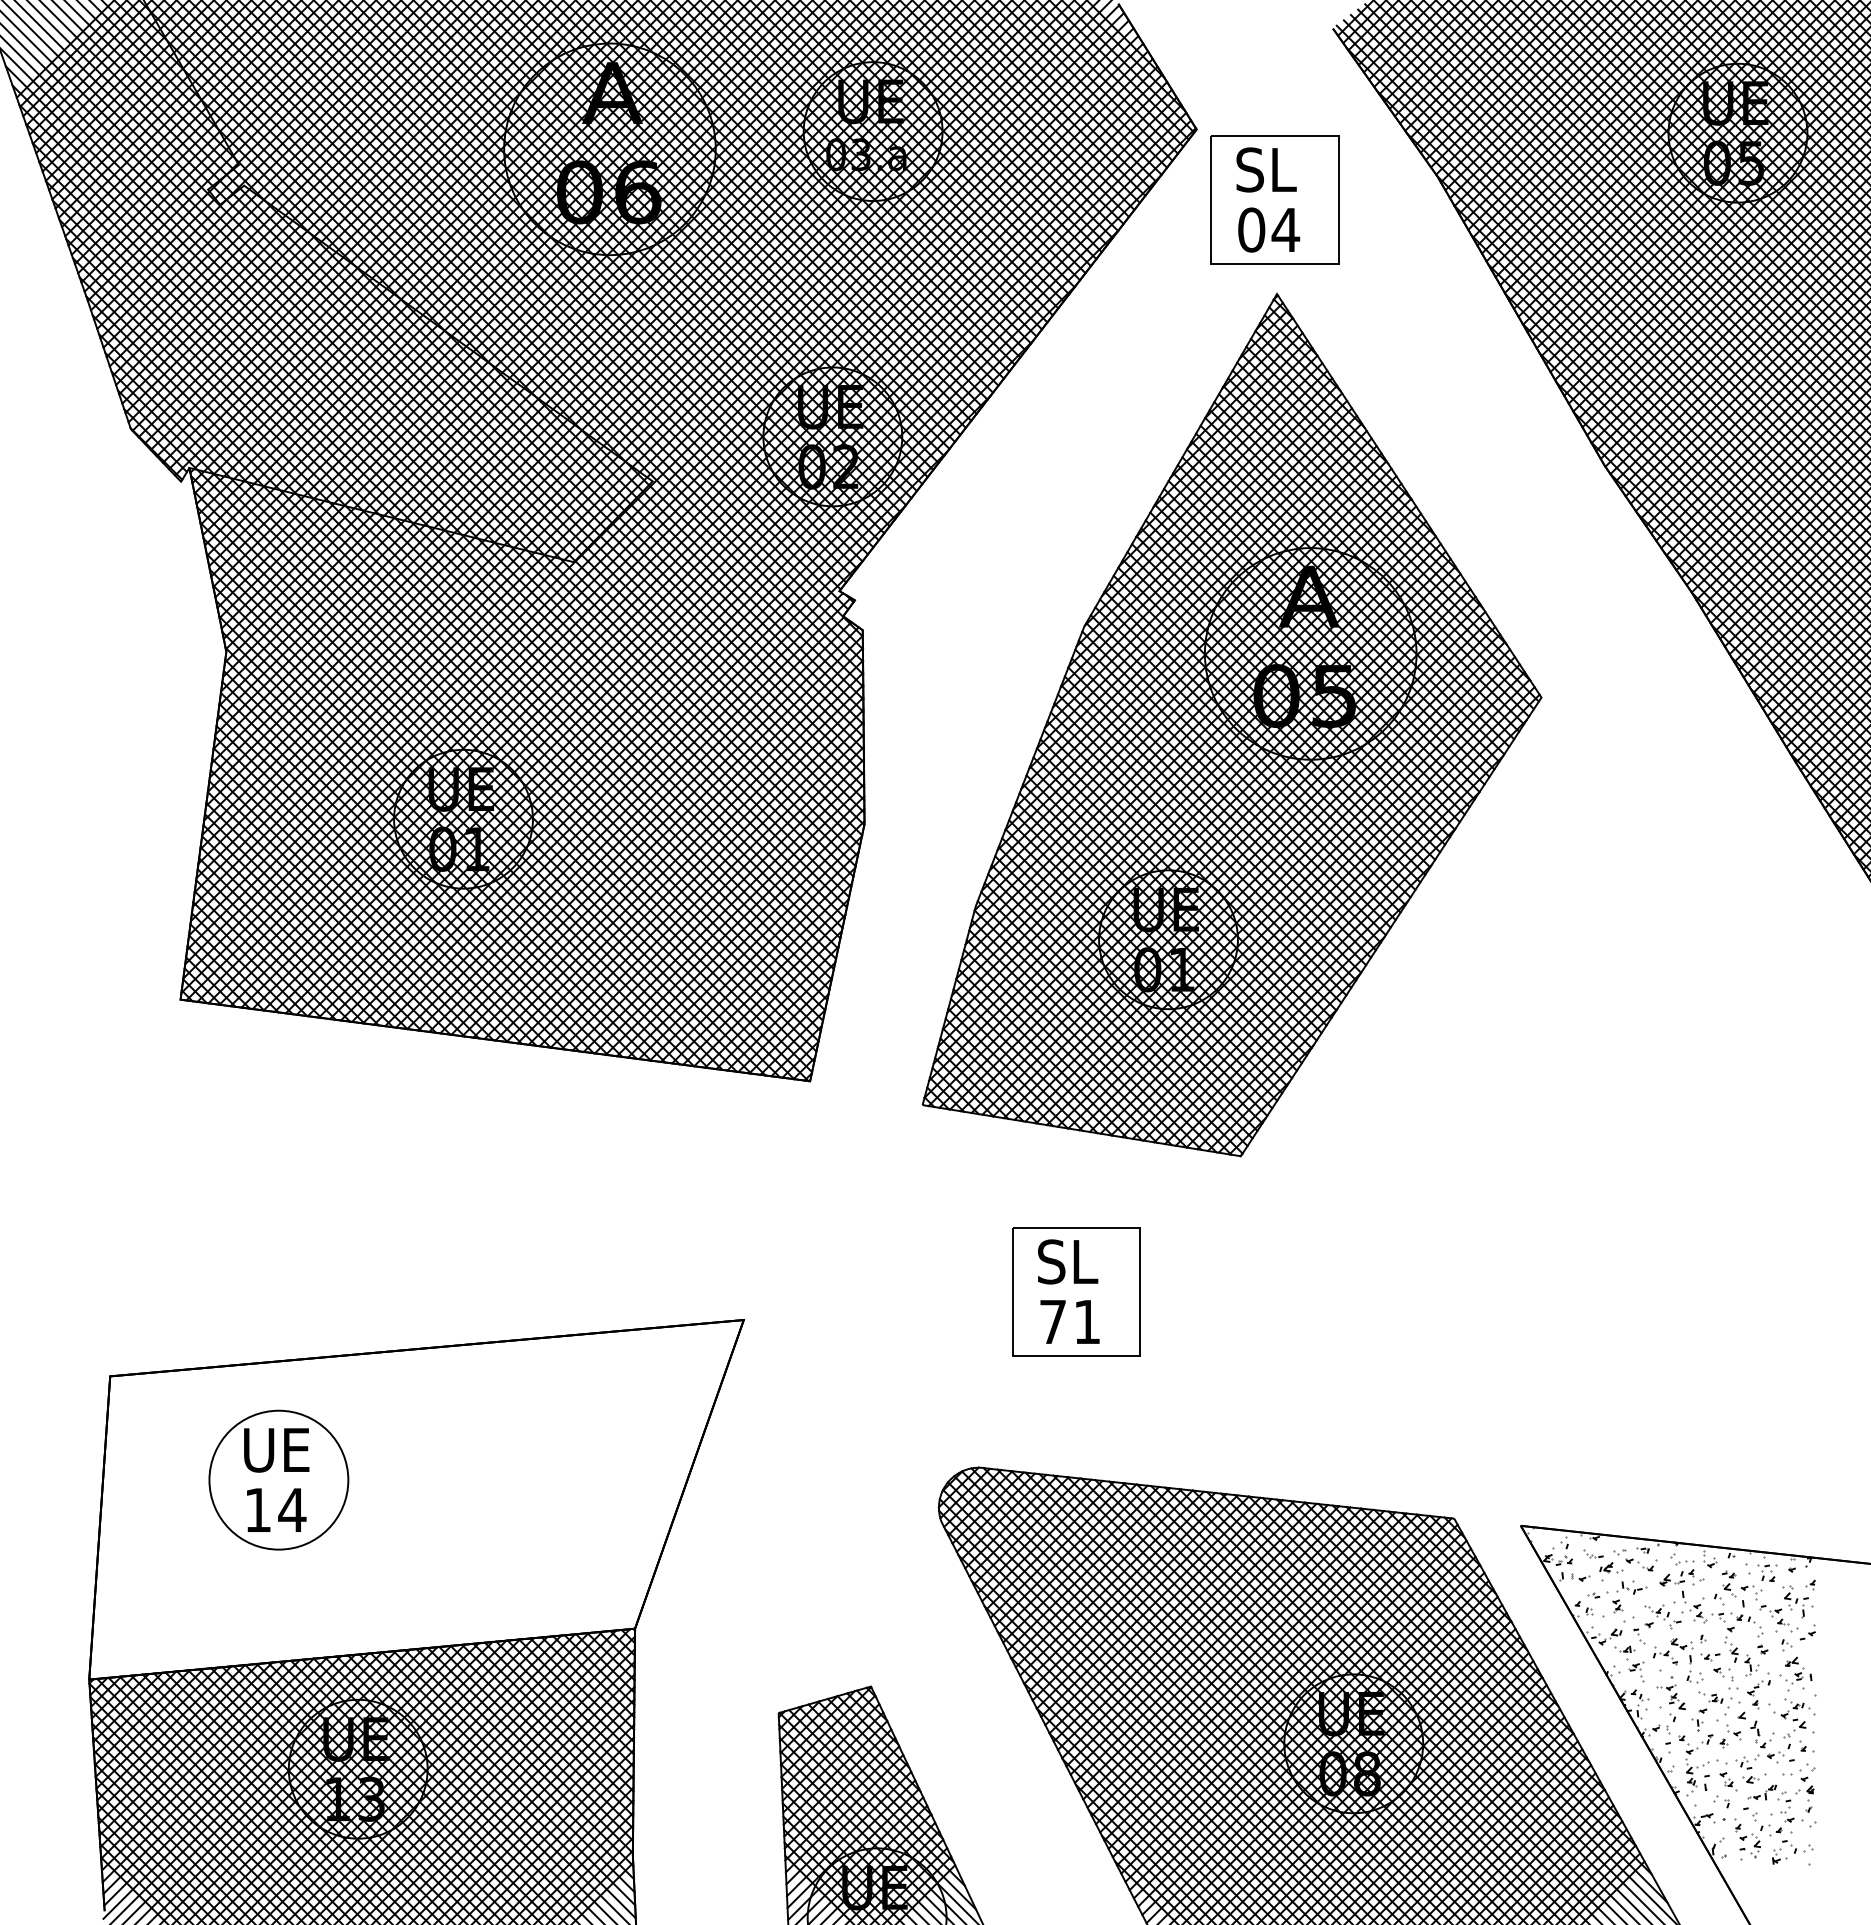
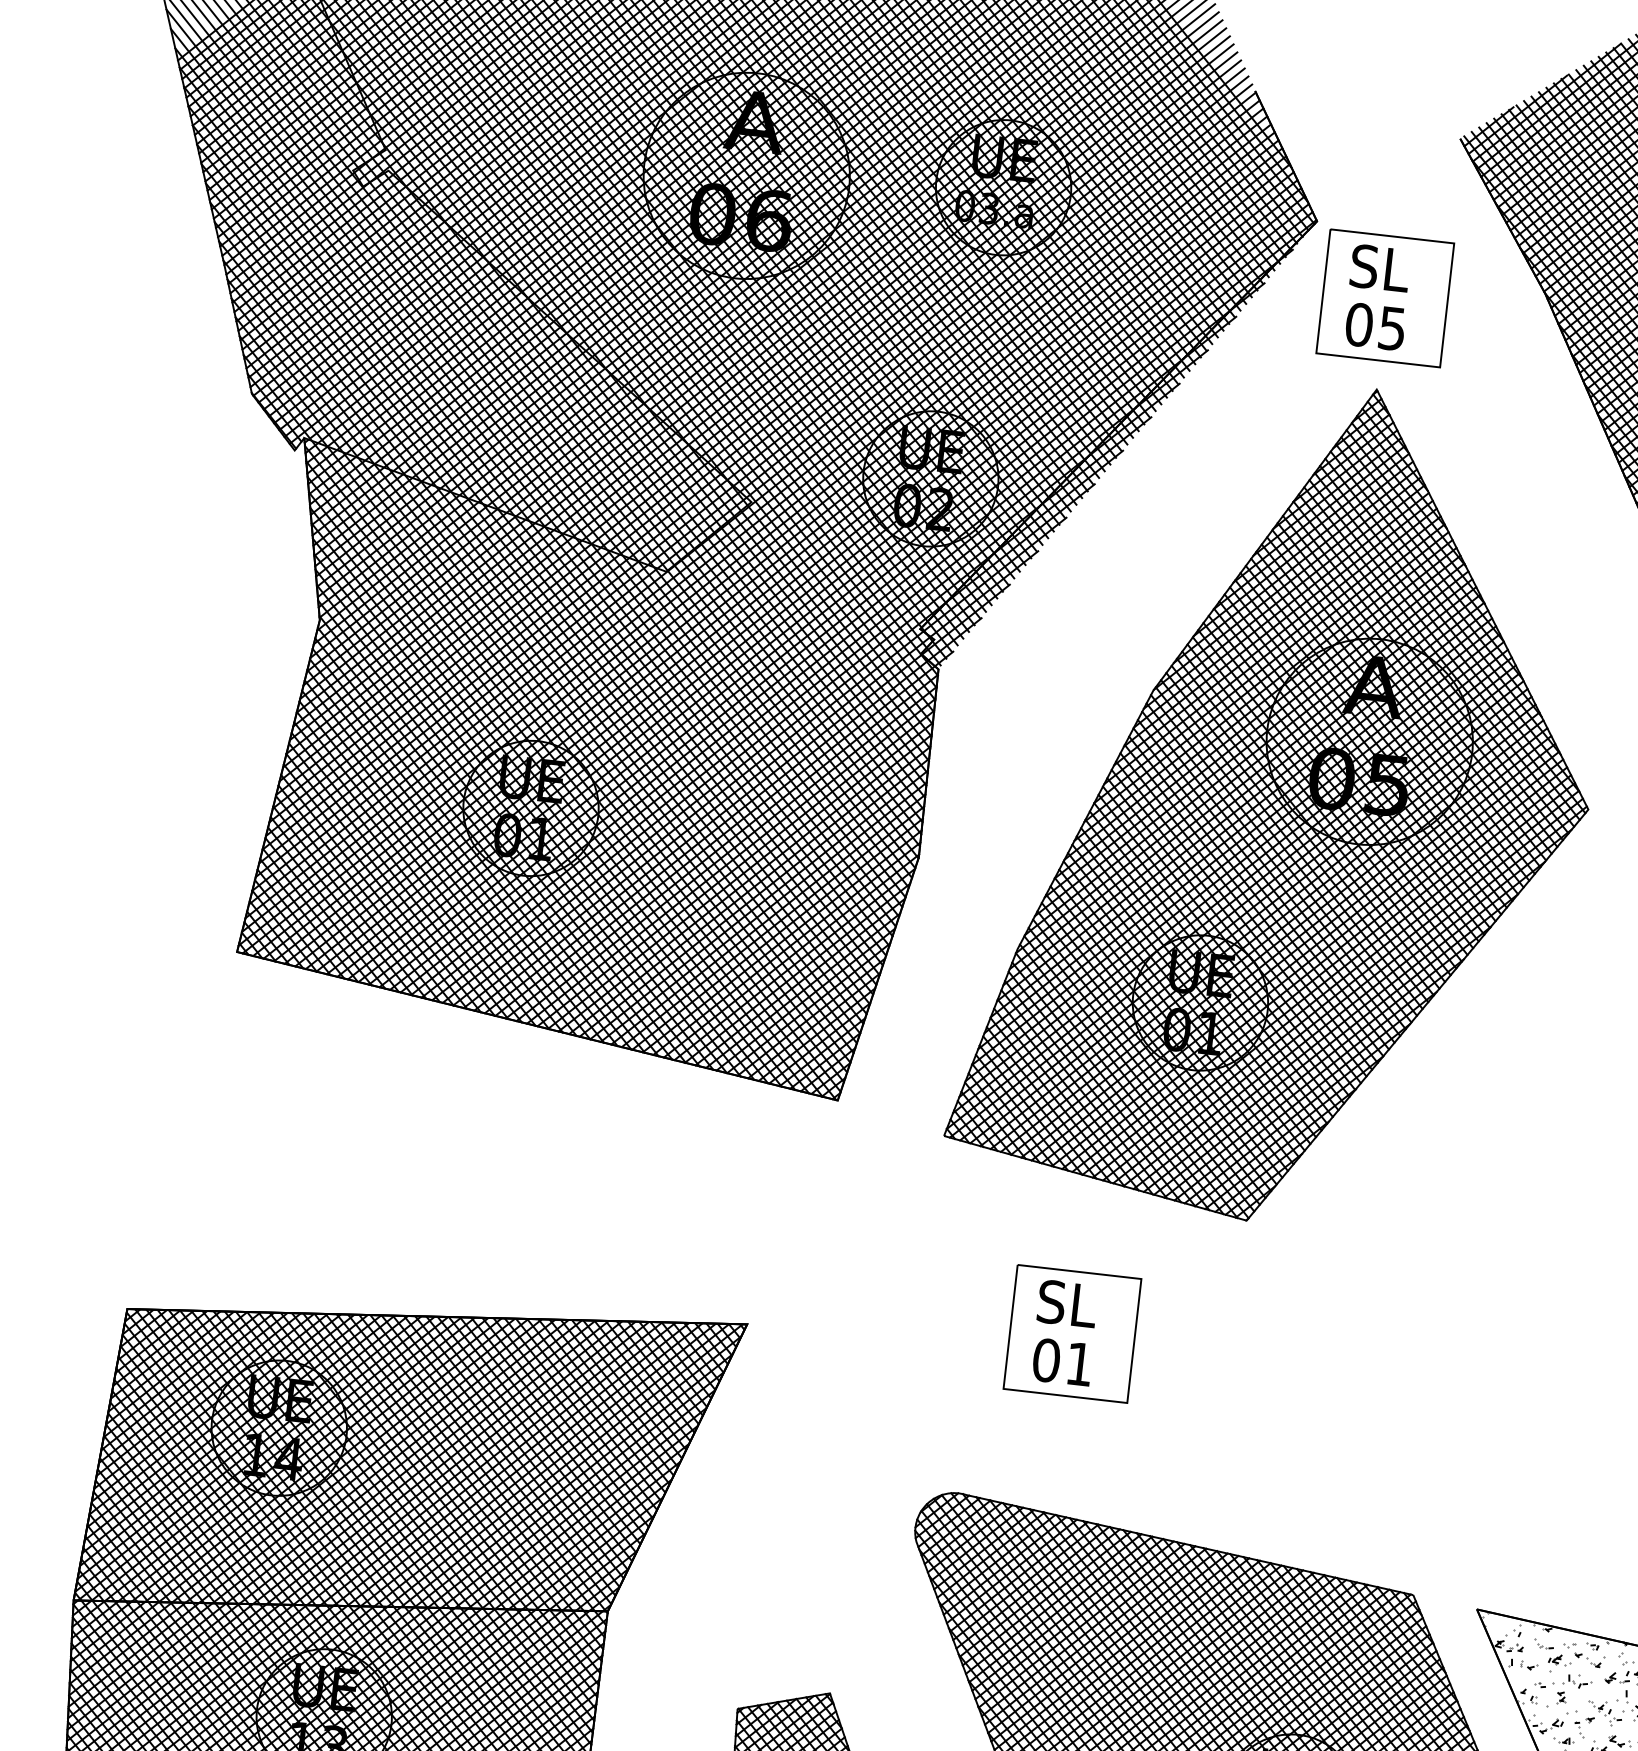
text: (1285, 230) -> (1392, 329), 04 -> 05
hatch: (1017, 379) -> (1116, 443), added
text: (1052, 1321) -> (1045, 1359), 71 -> 01
hatch: (415, 1499) -> (409, 1461), added

